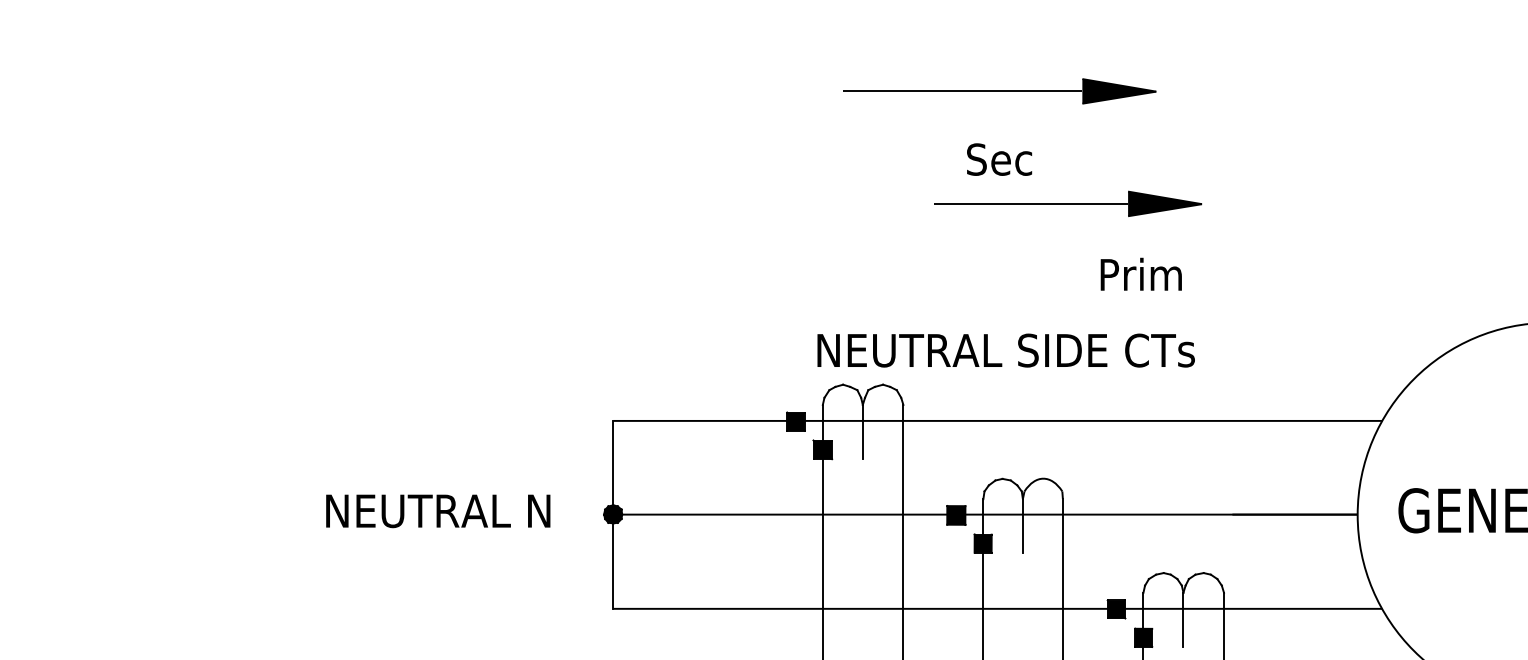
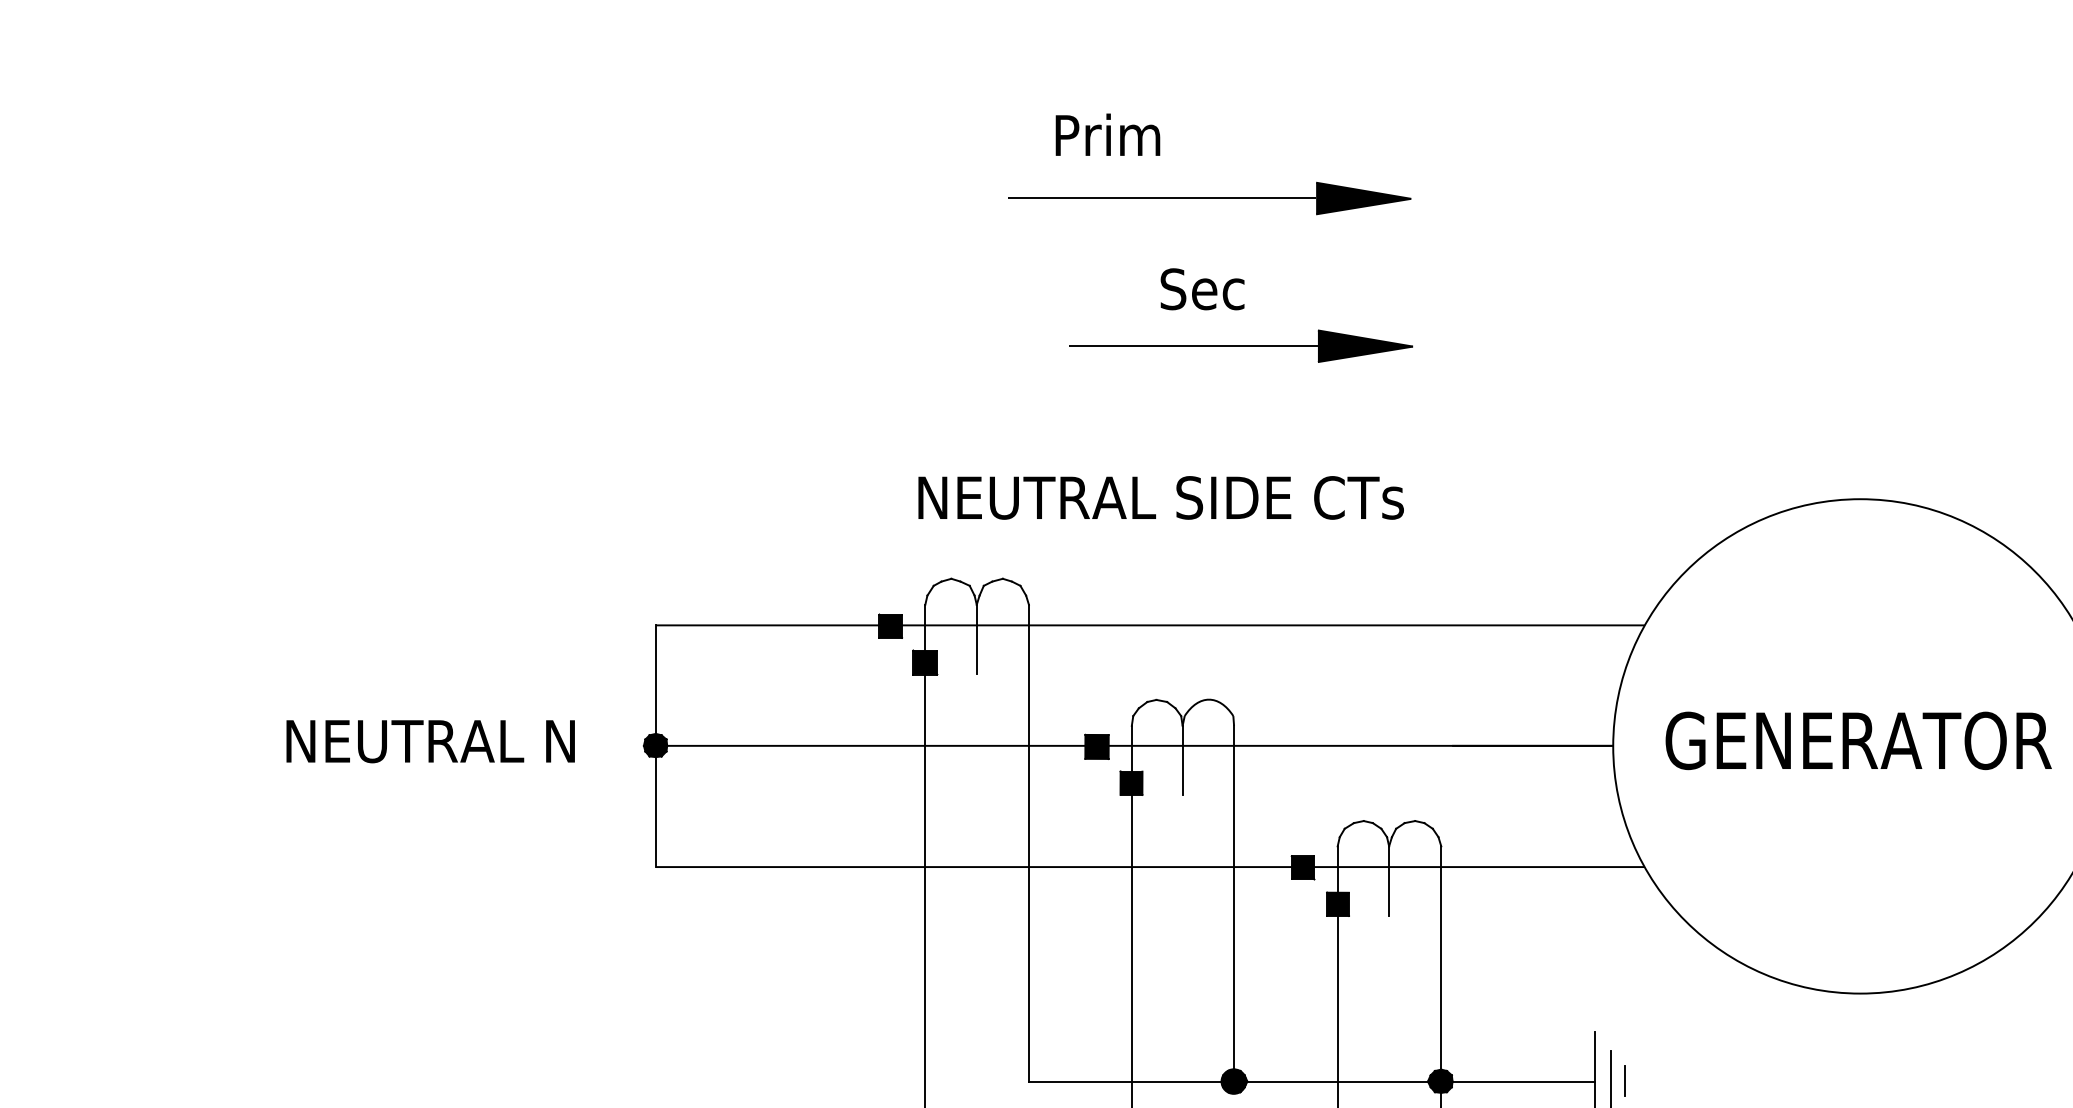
part: (999, 91) -> (1209, 198), moved
text: (999, 159) -> (1202, 289), moved
text: (1140, 274) -> (1107, 134), moved
text: (1005, 350) -> (1160, 497), moved

